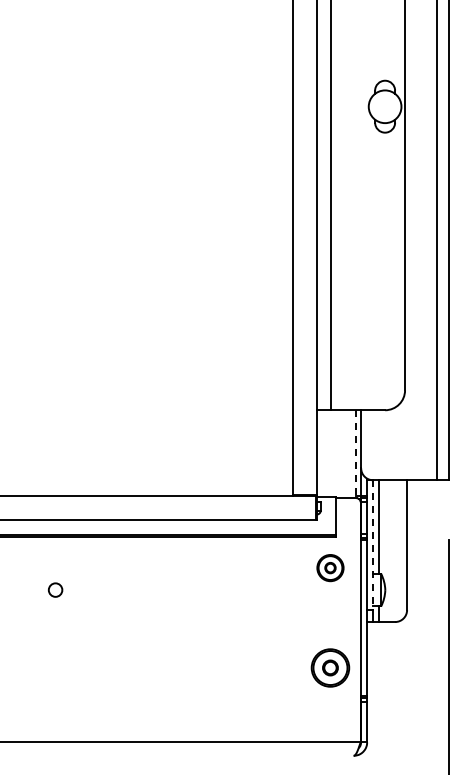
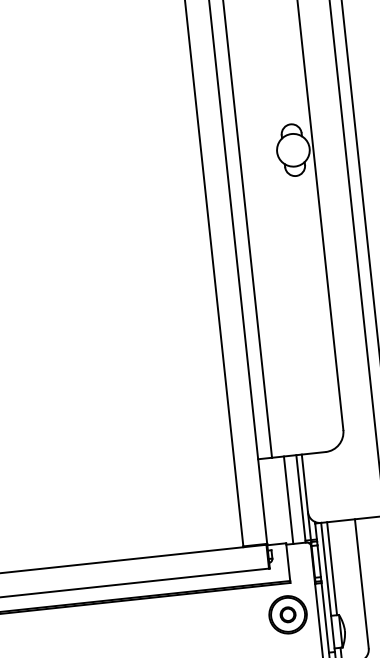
line: (343, 454) -> (288, 500), added
line: (355, 454) -> (300, 499), dashed -> solid
line: (373, 545) -> (328, 587), dashed -> solid
part: (330, 567) -> (288, 614), size x1.43

